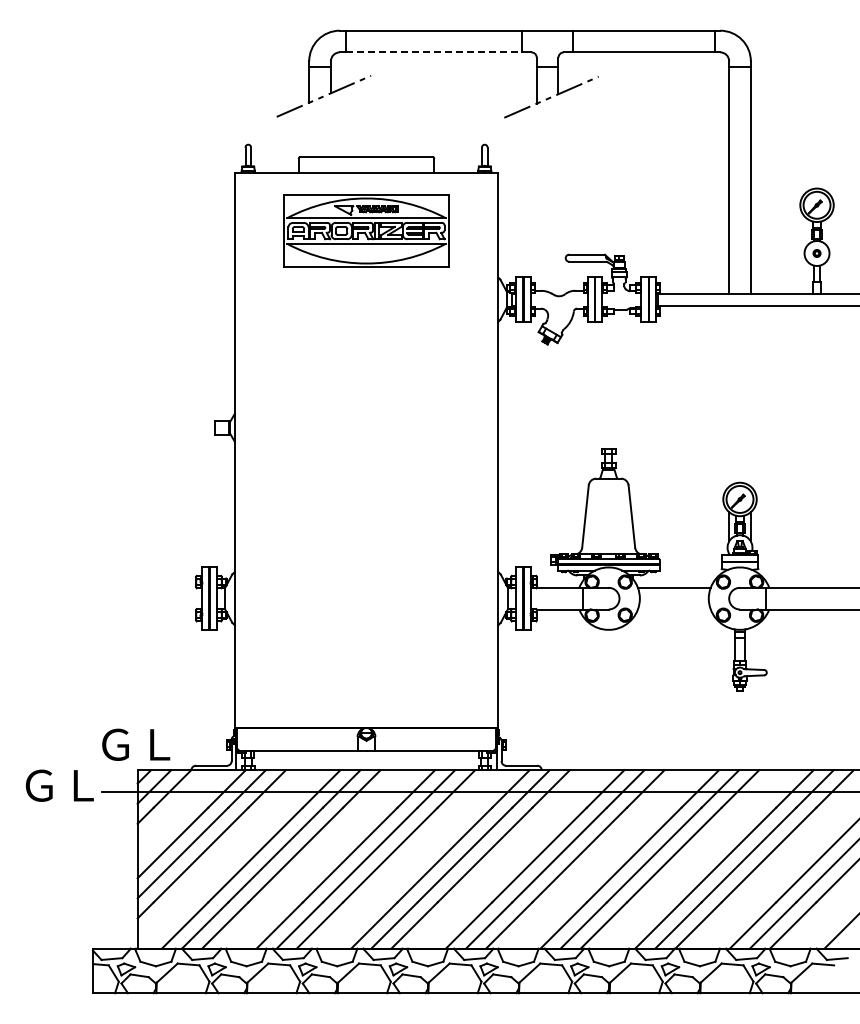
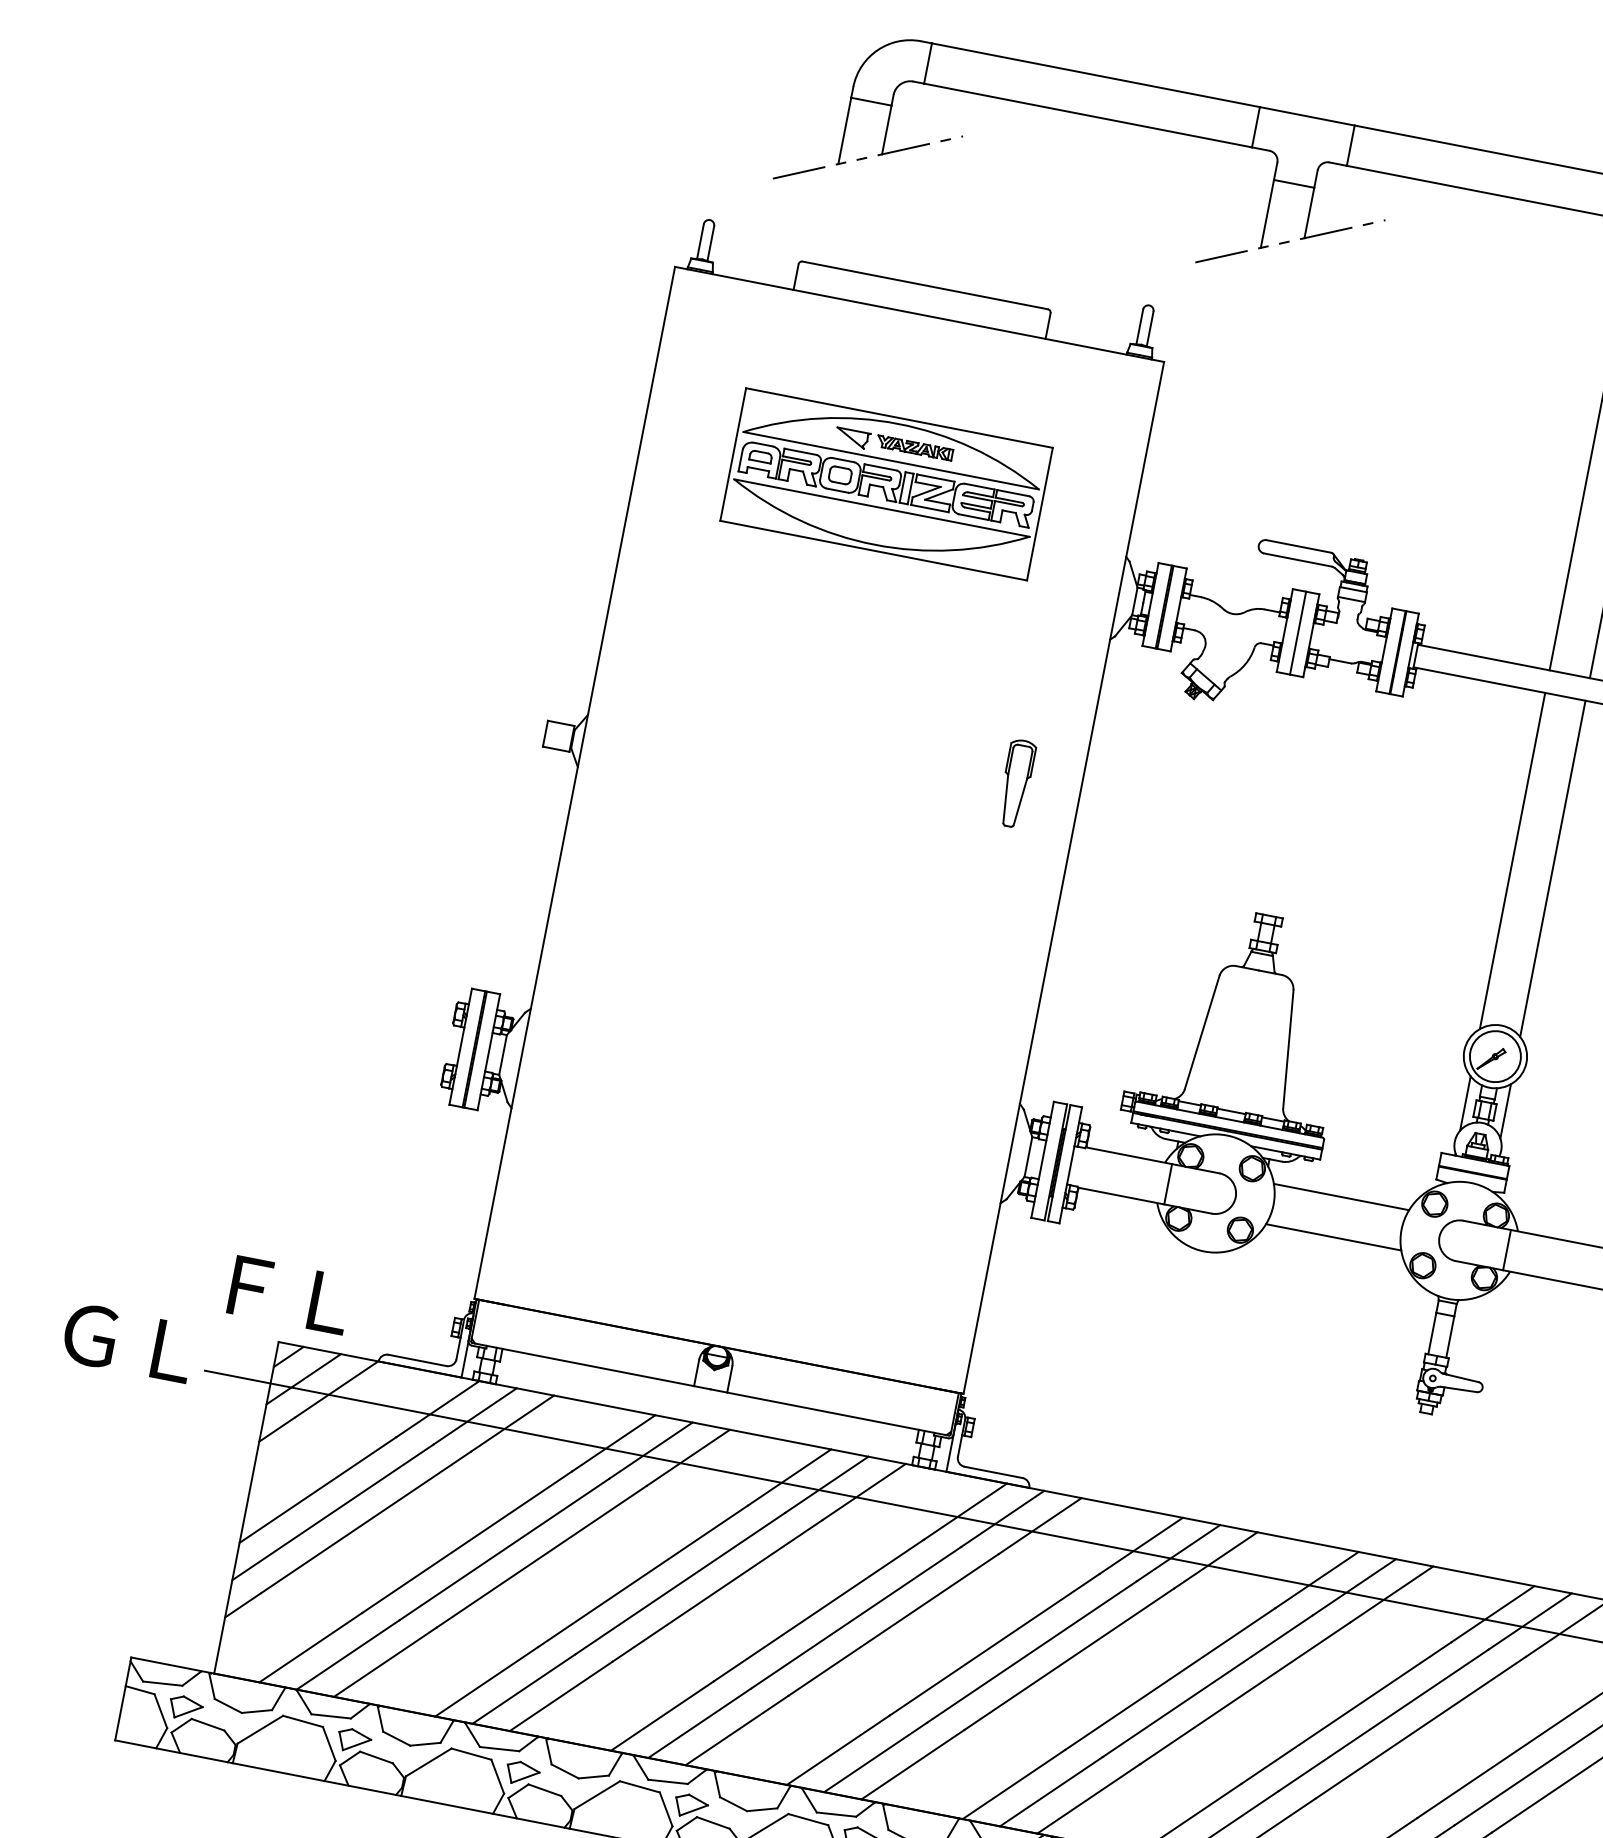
line: (434, 52) -> (1089, 115), dashed -> solid
part: (366, 230) -> (886, 483), moved
line: (729, 395) -> (1513, 859), added
line: (750, 395) -> (1552, 867), added
part: (463, 405) -> (1015, 782), added
line: (673, 609) -> (1332, 1237), added
text: (136, 744) -> (285, 1293), ＧＬ -> ＦＬ

